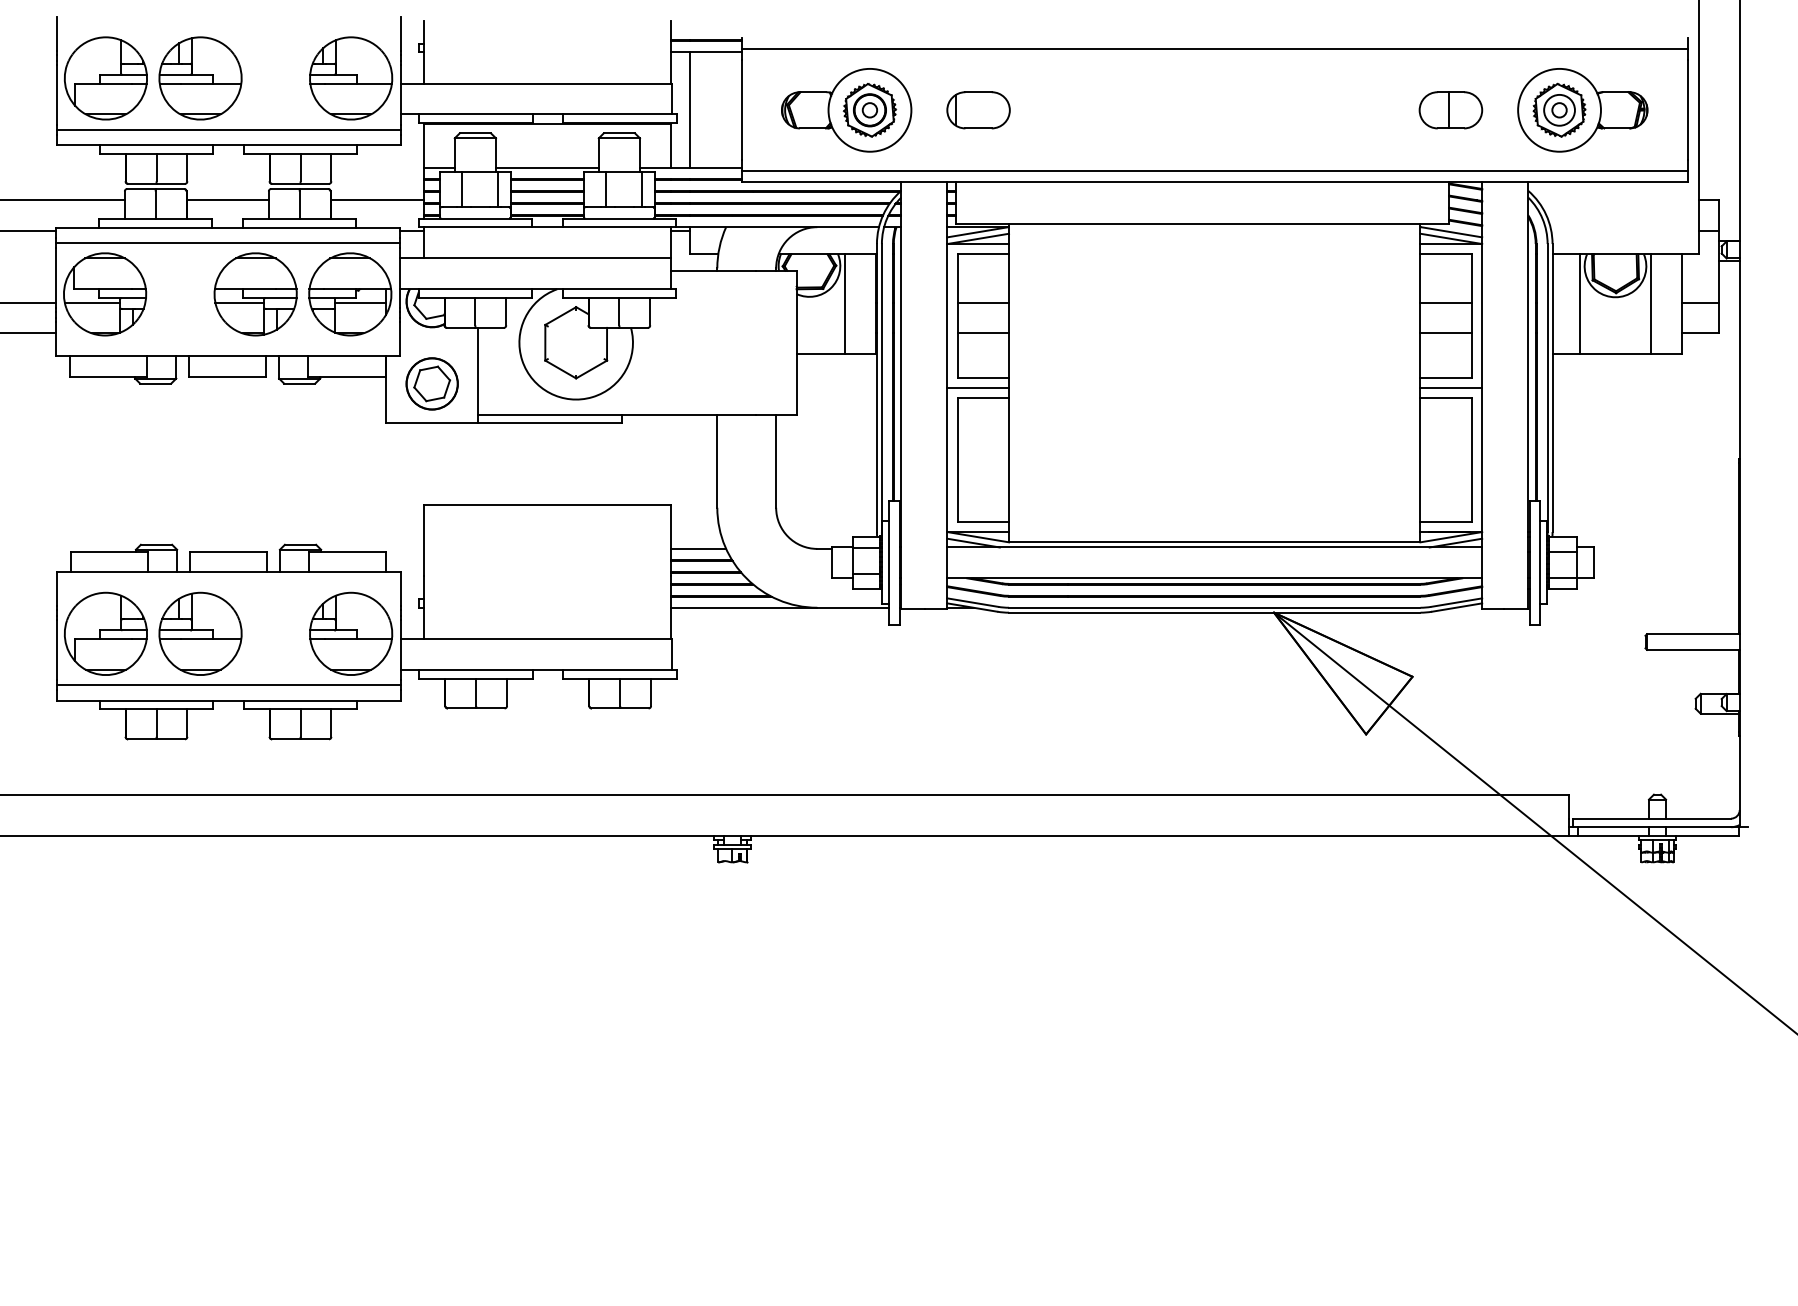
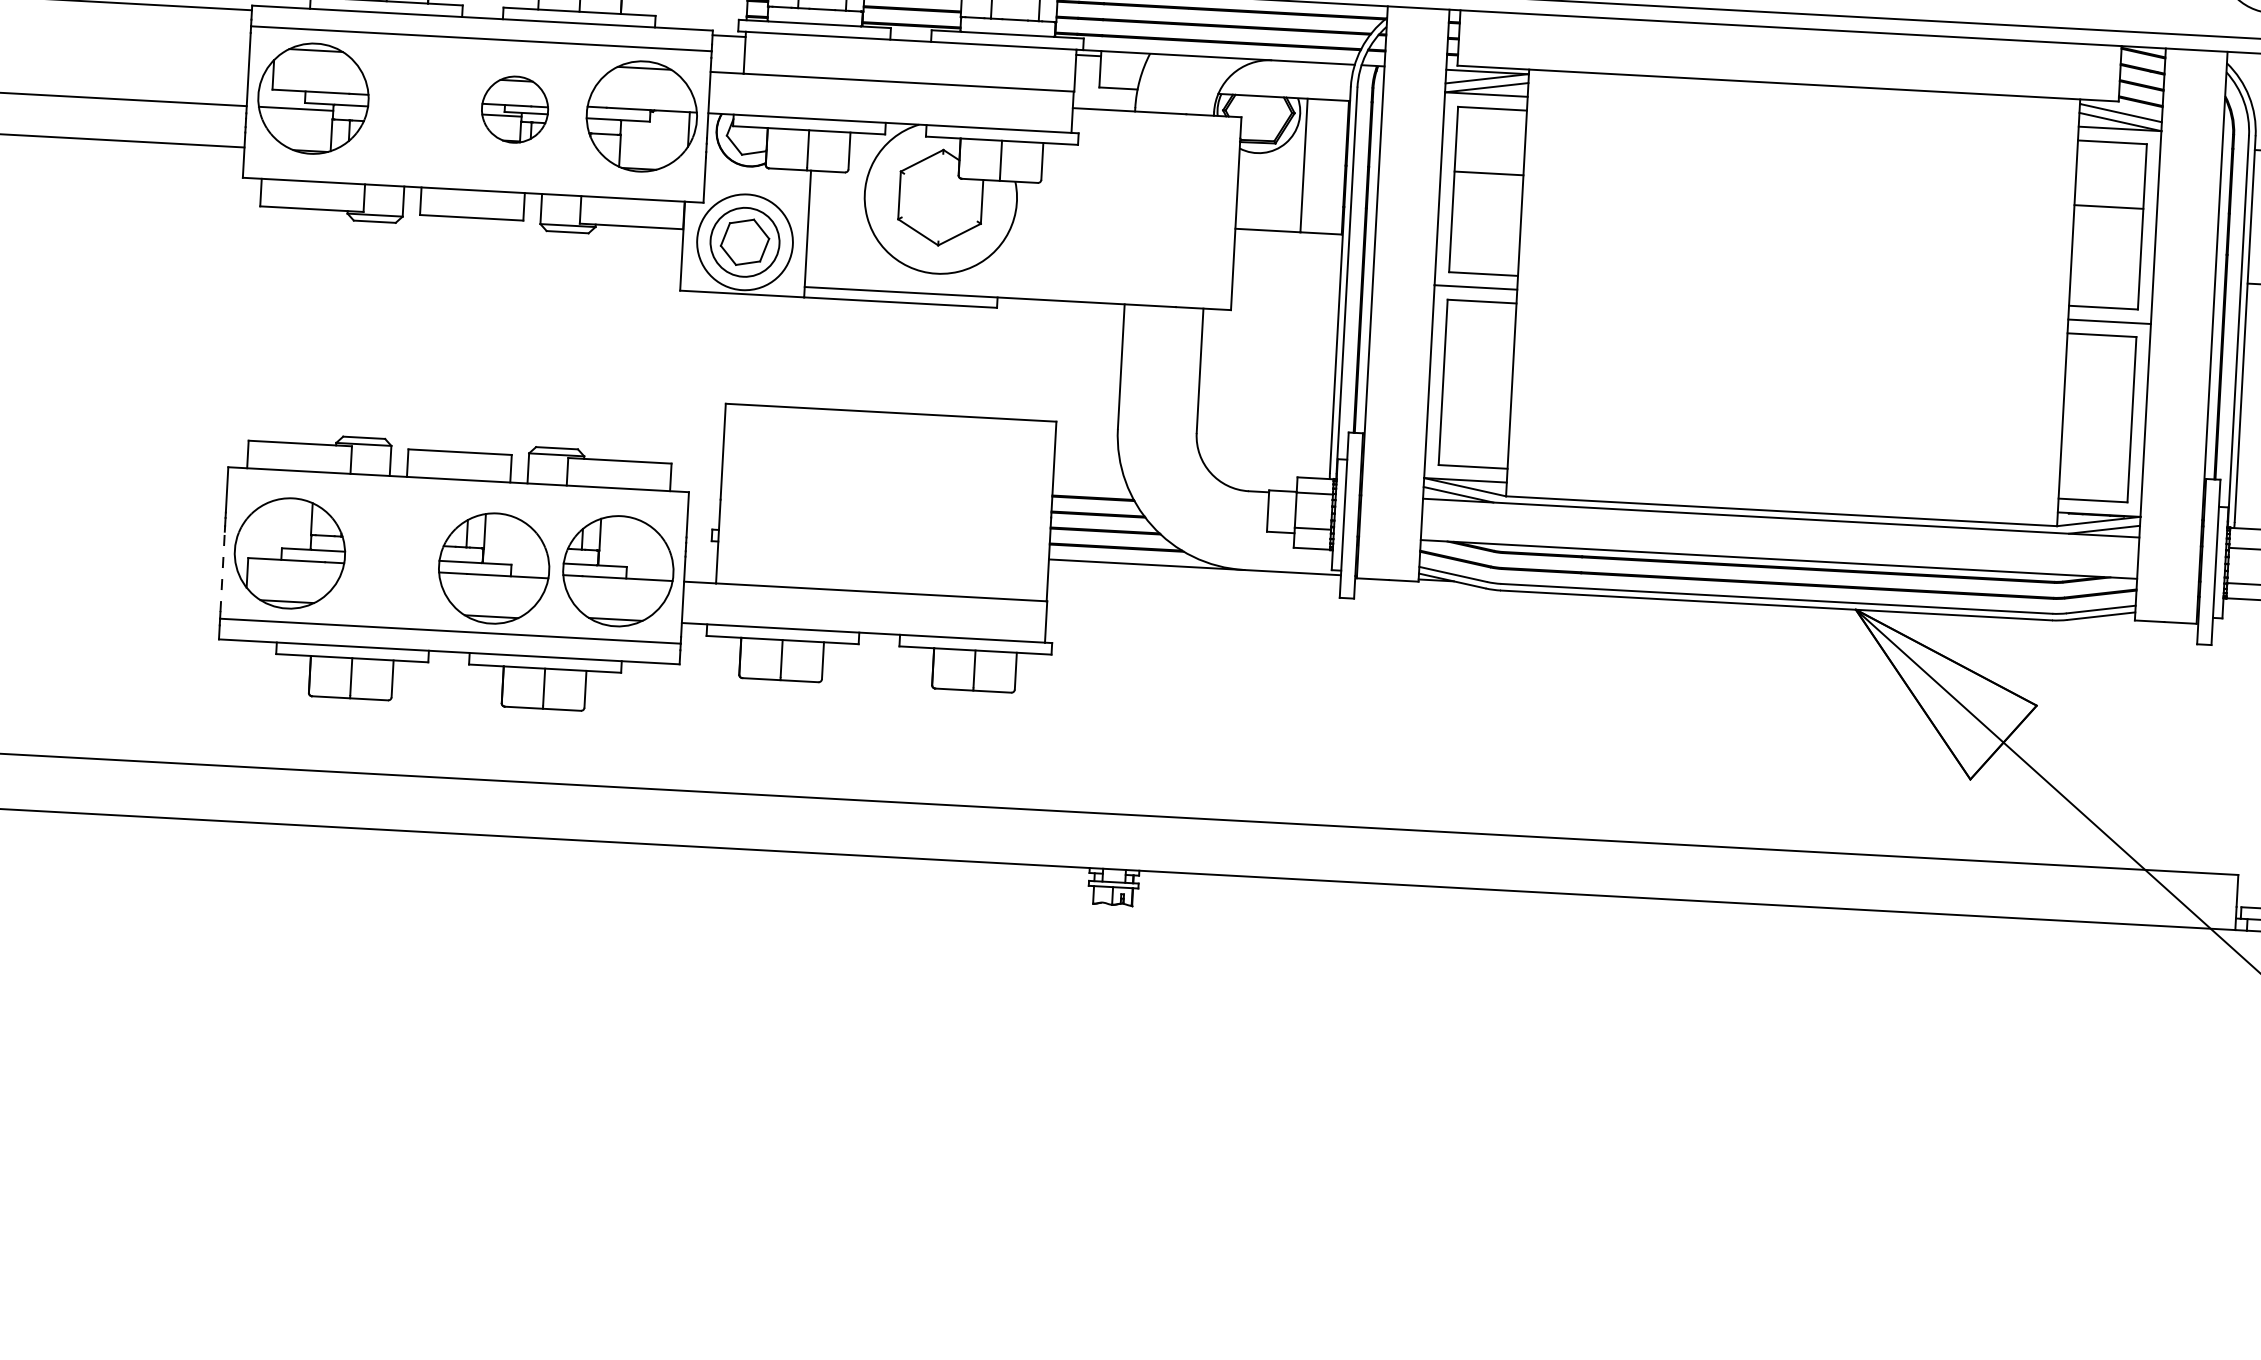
part: (255, 294) -> (514, 109), size x0.6
line: (360, 302) -> (654, 128), removed
line: (983, 333) -> (1487, 214), removed
line: (1445, 333) -> (2105, 248), removed
circle: (431, 383) -> (744, 241), size x1.4
line: (698, 548) -> (1089, 482), removed
part: (200, 633) -> (494, 567), moved
line: (56, 649) -> (222, 570), solid -> dashed

